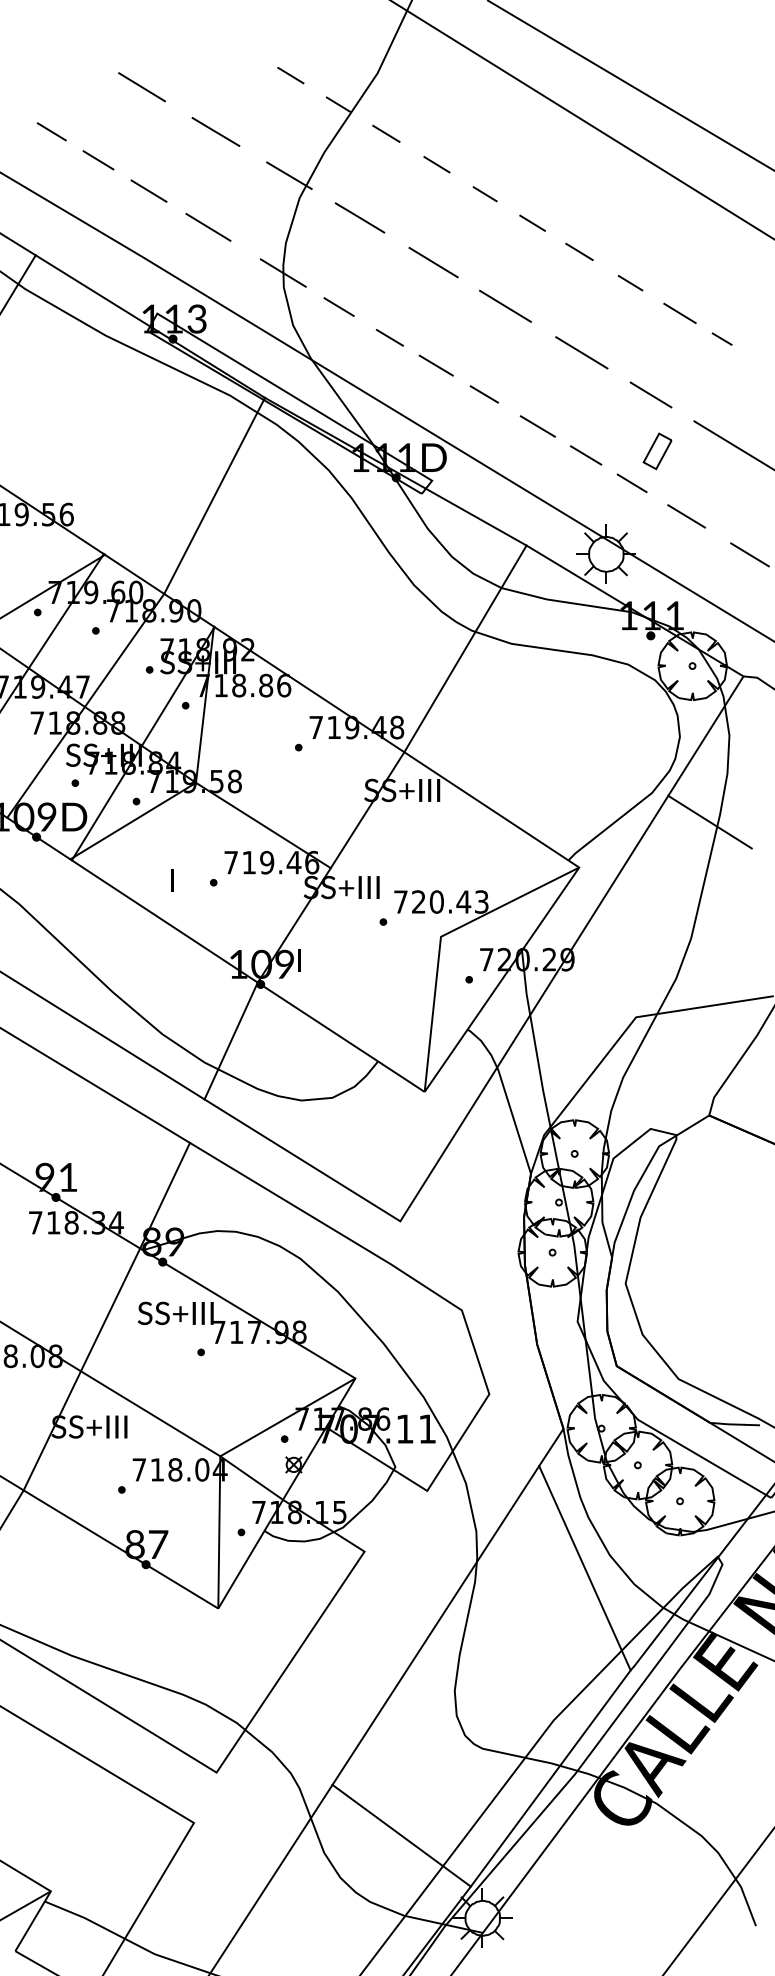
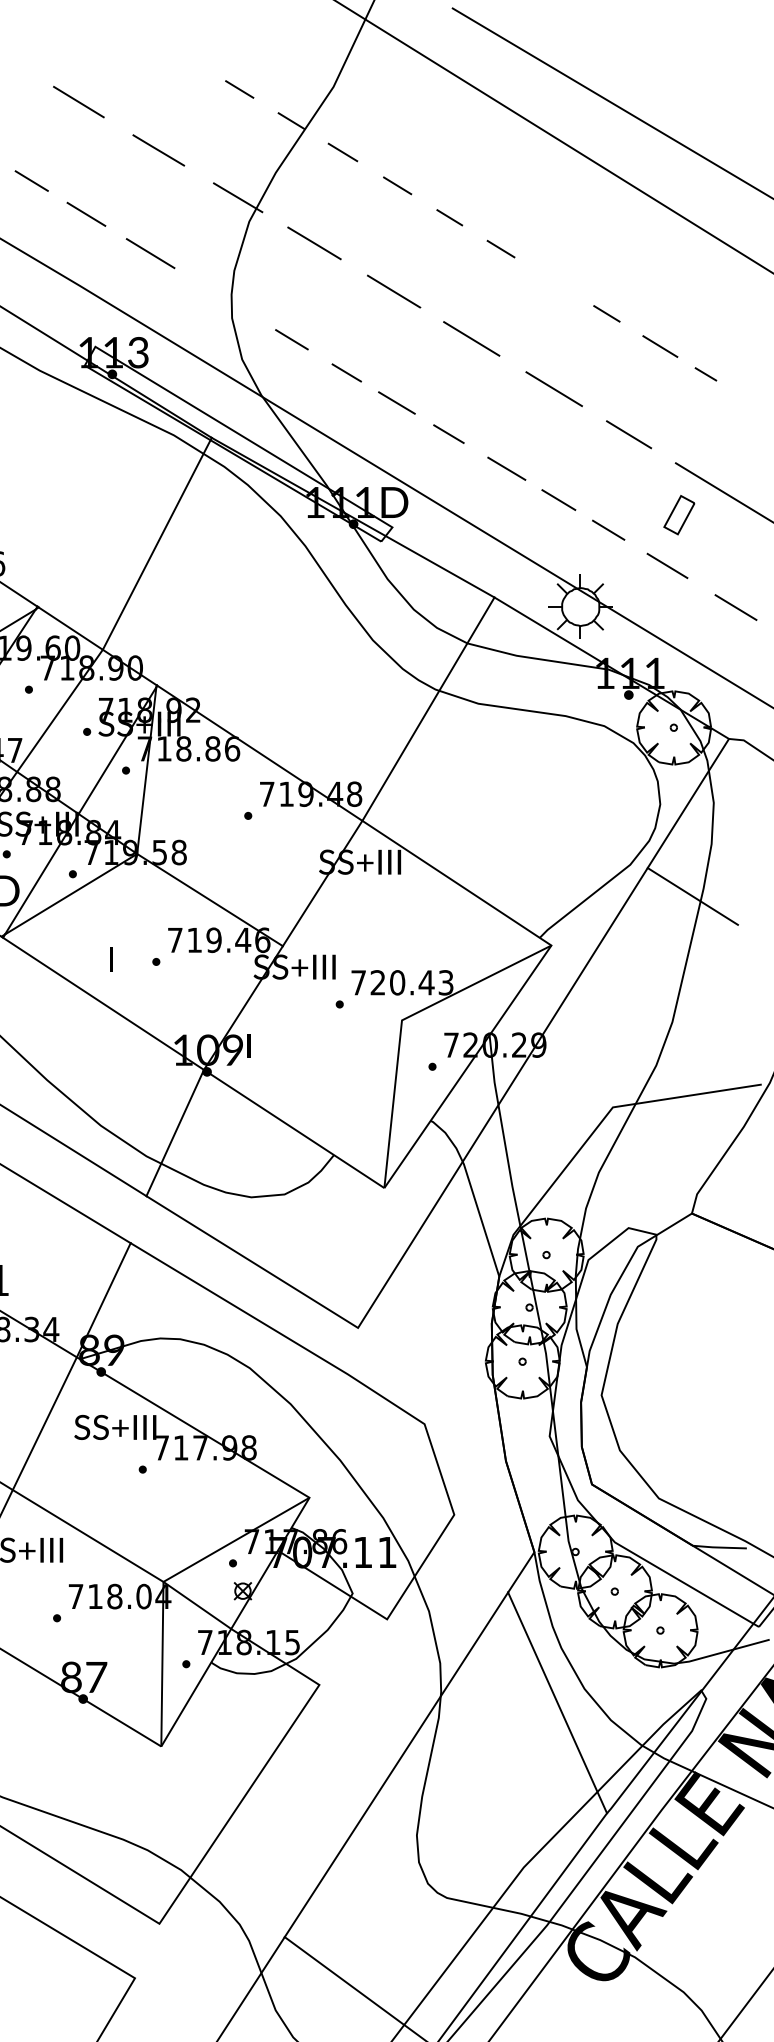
line: (579, 251) -> (551, 279), removed
line: (282, 272) -> (230, 302), removed
part: (657, 451) -> (679, 515), moved

